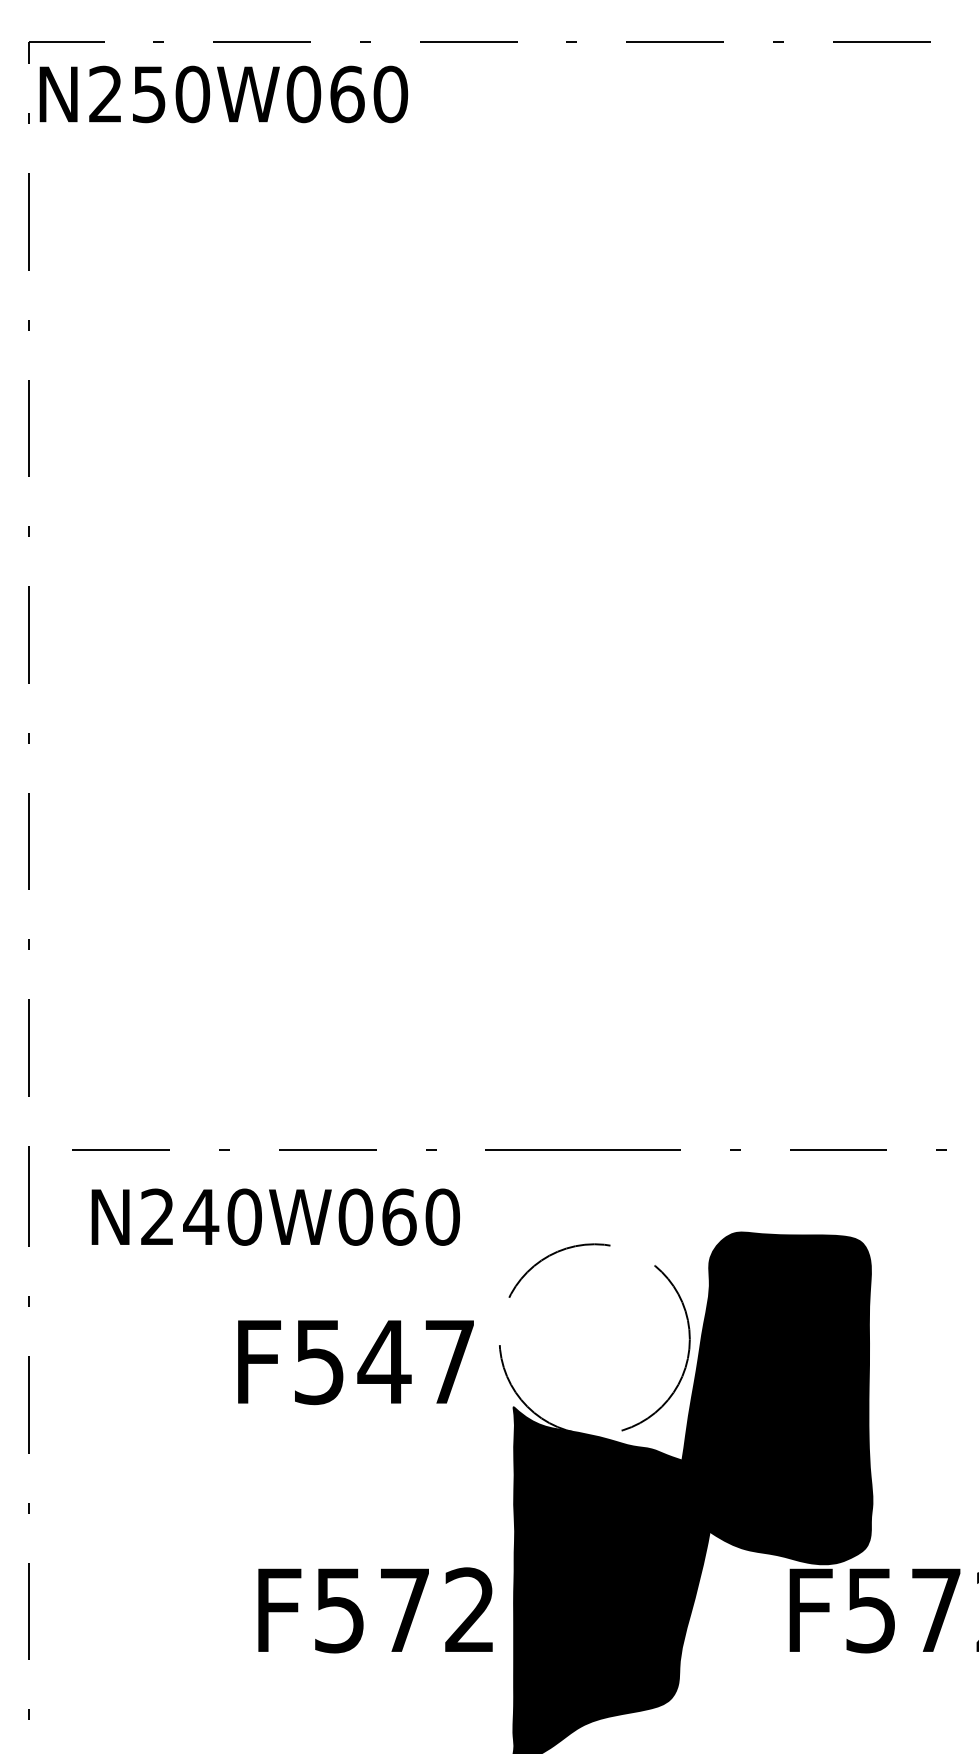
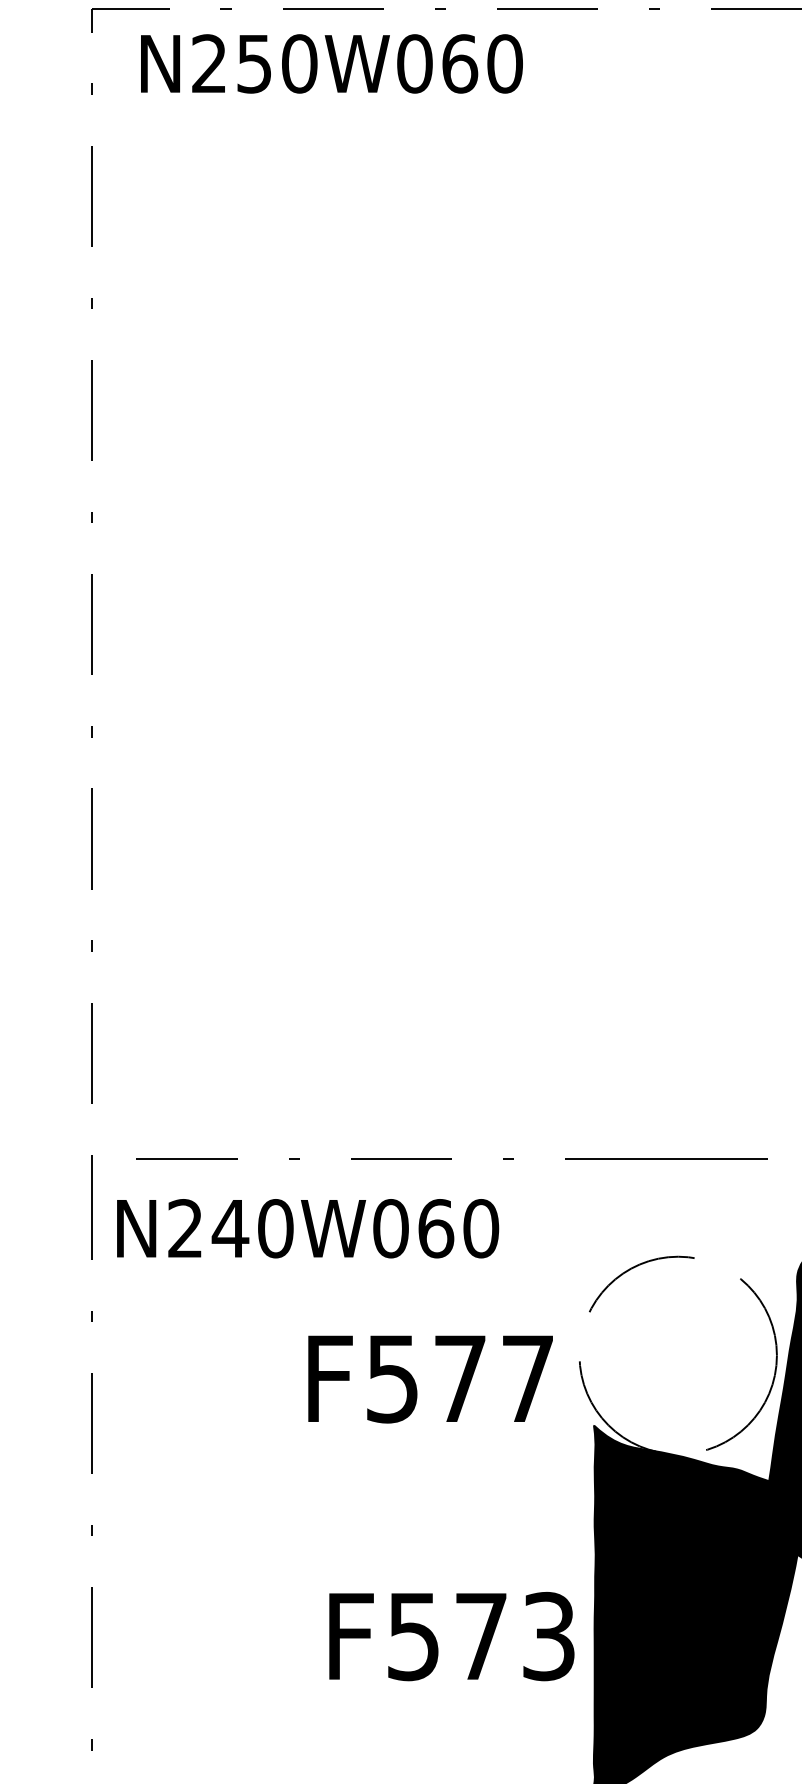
text: (223, 94) -> (331, 63), moved
text: (275, 1216) -> (307, 1227), moved
text: (384, 1361) -> (460, 1378), F547 -> F577
text: (469, 1610) -> (548, 1636), F572 -> F573

